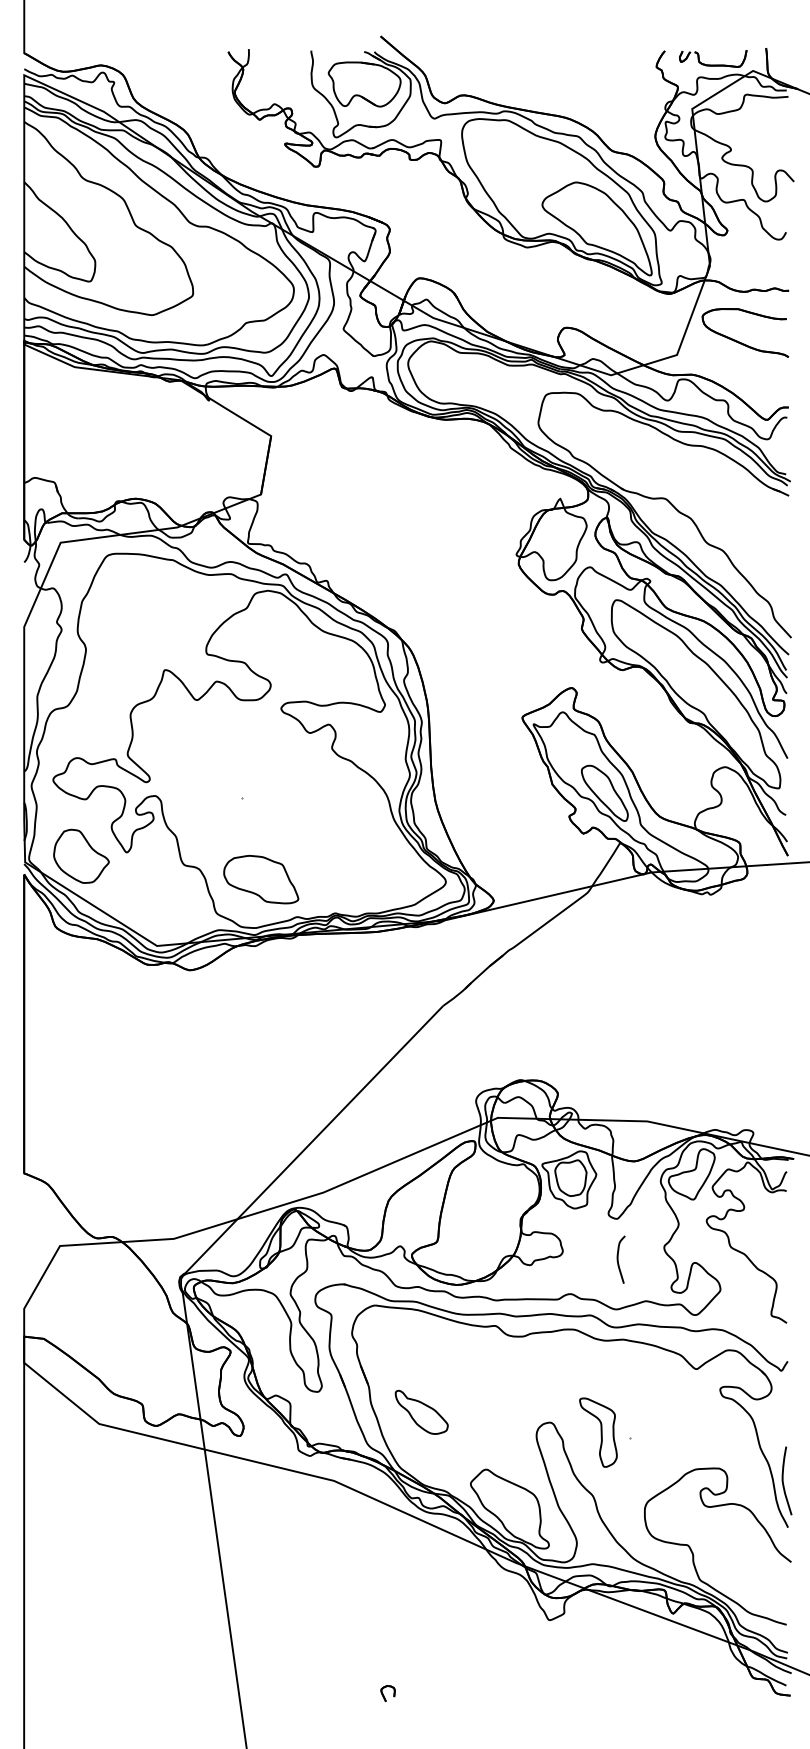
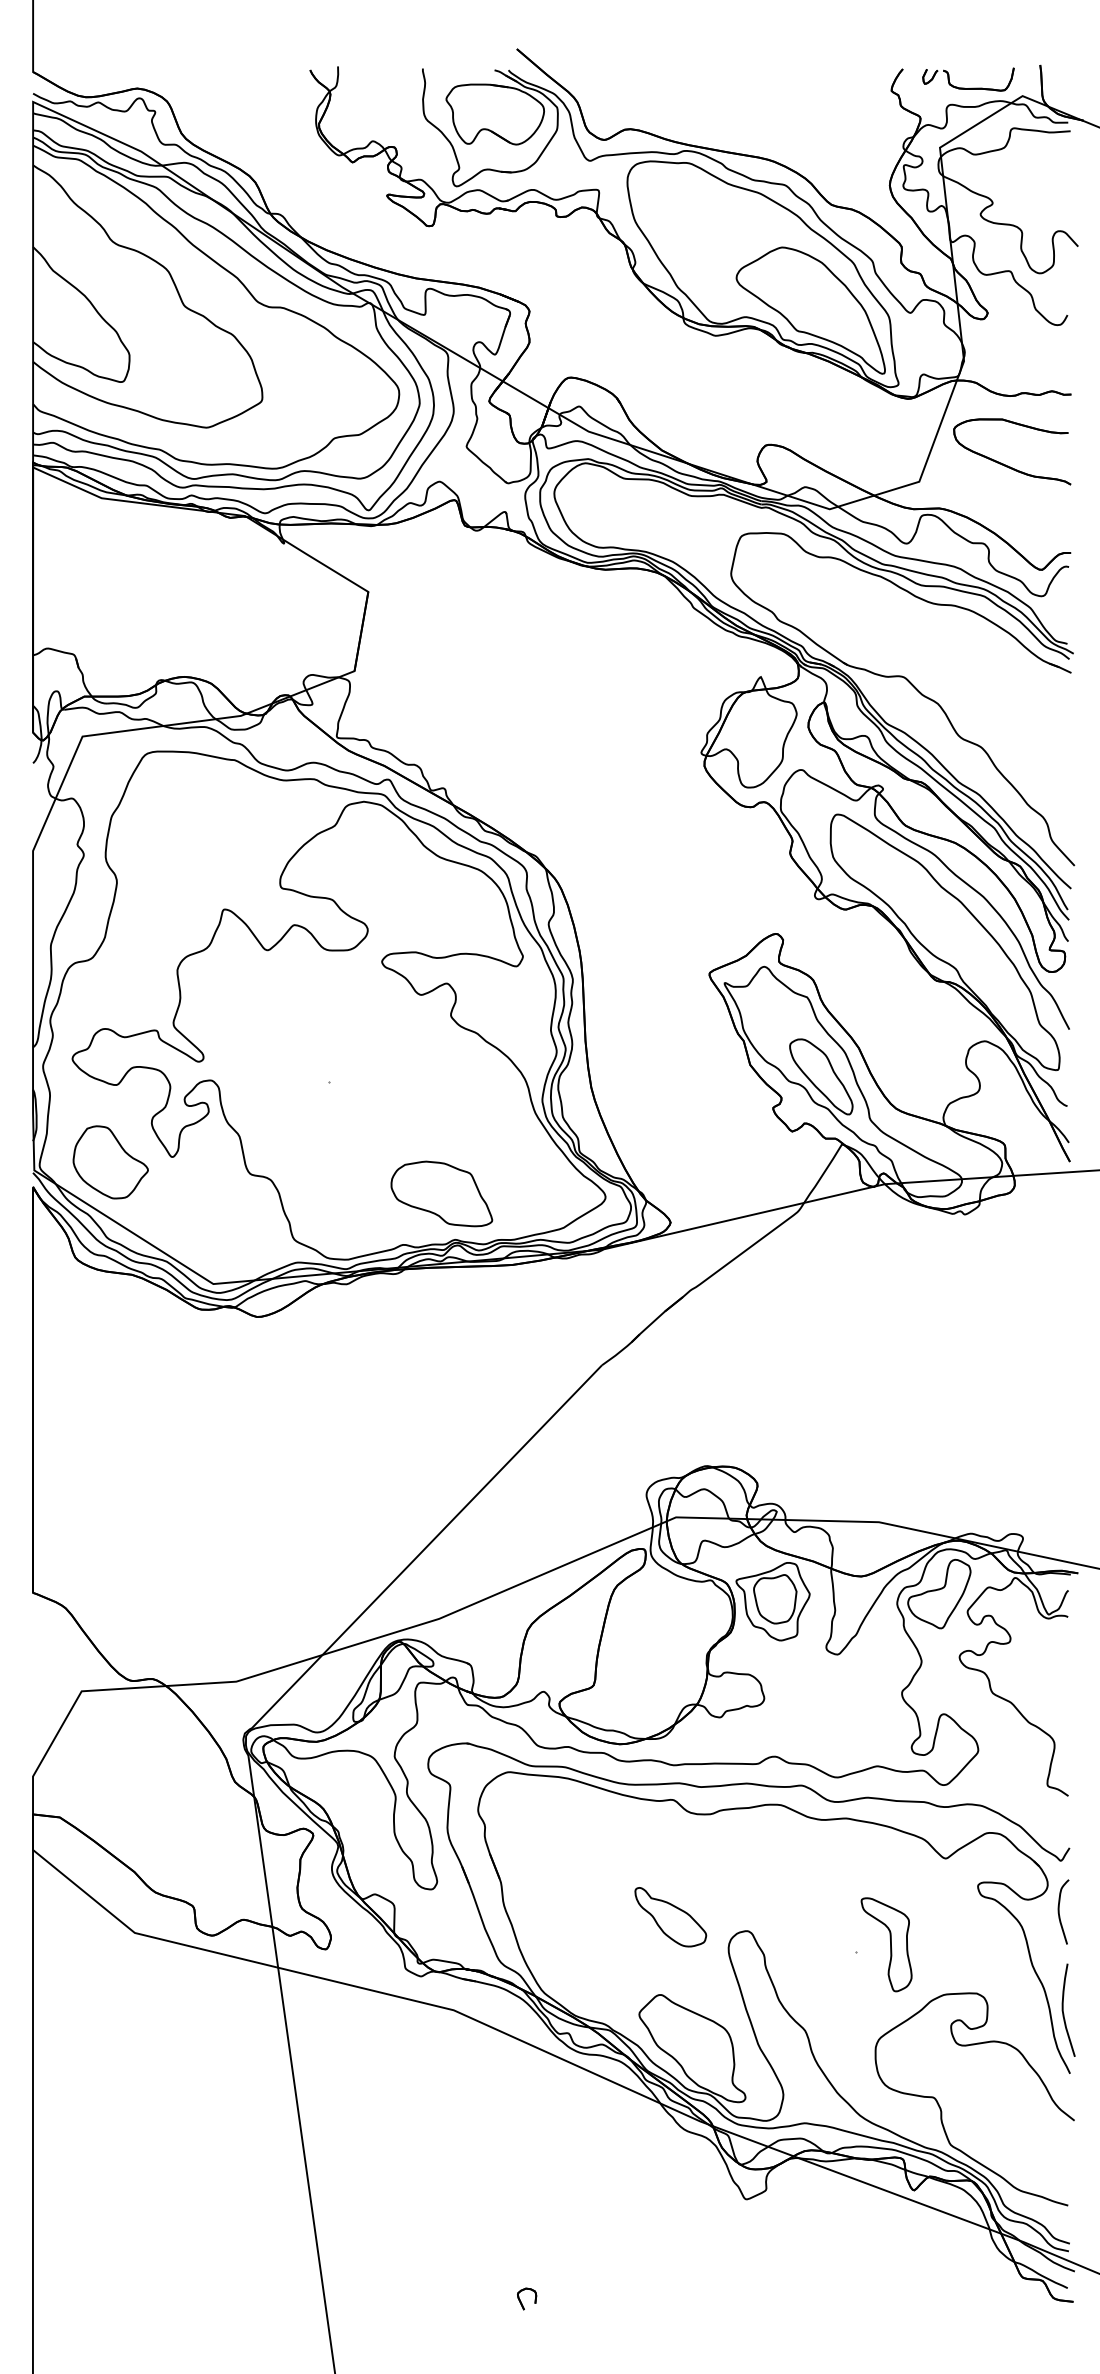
part: (260, 879) -> (441, 1193), moved
curve: (618, 1259) -> (1059, 1911), moved
part: (421, 1412) -> (670, 1917), moved
part: (598, 1432) -> (886, 1944), moved

